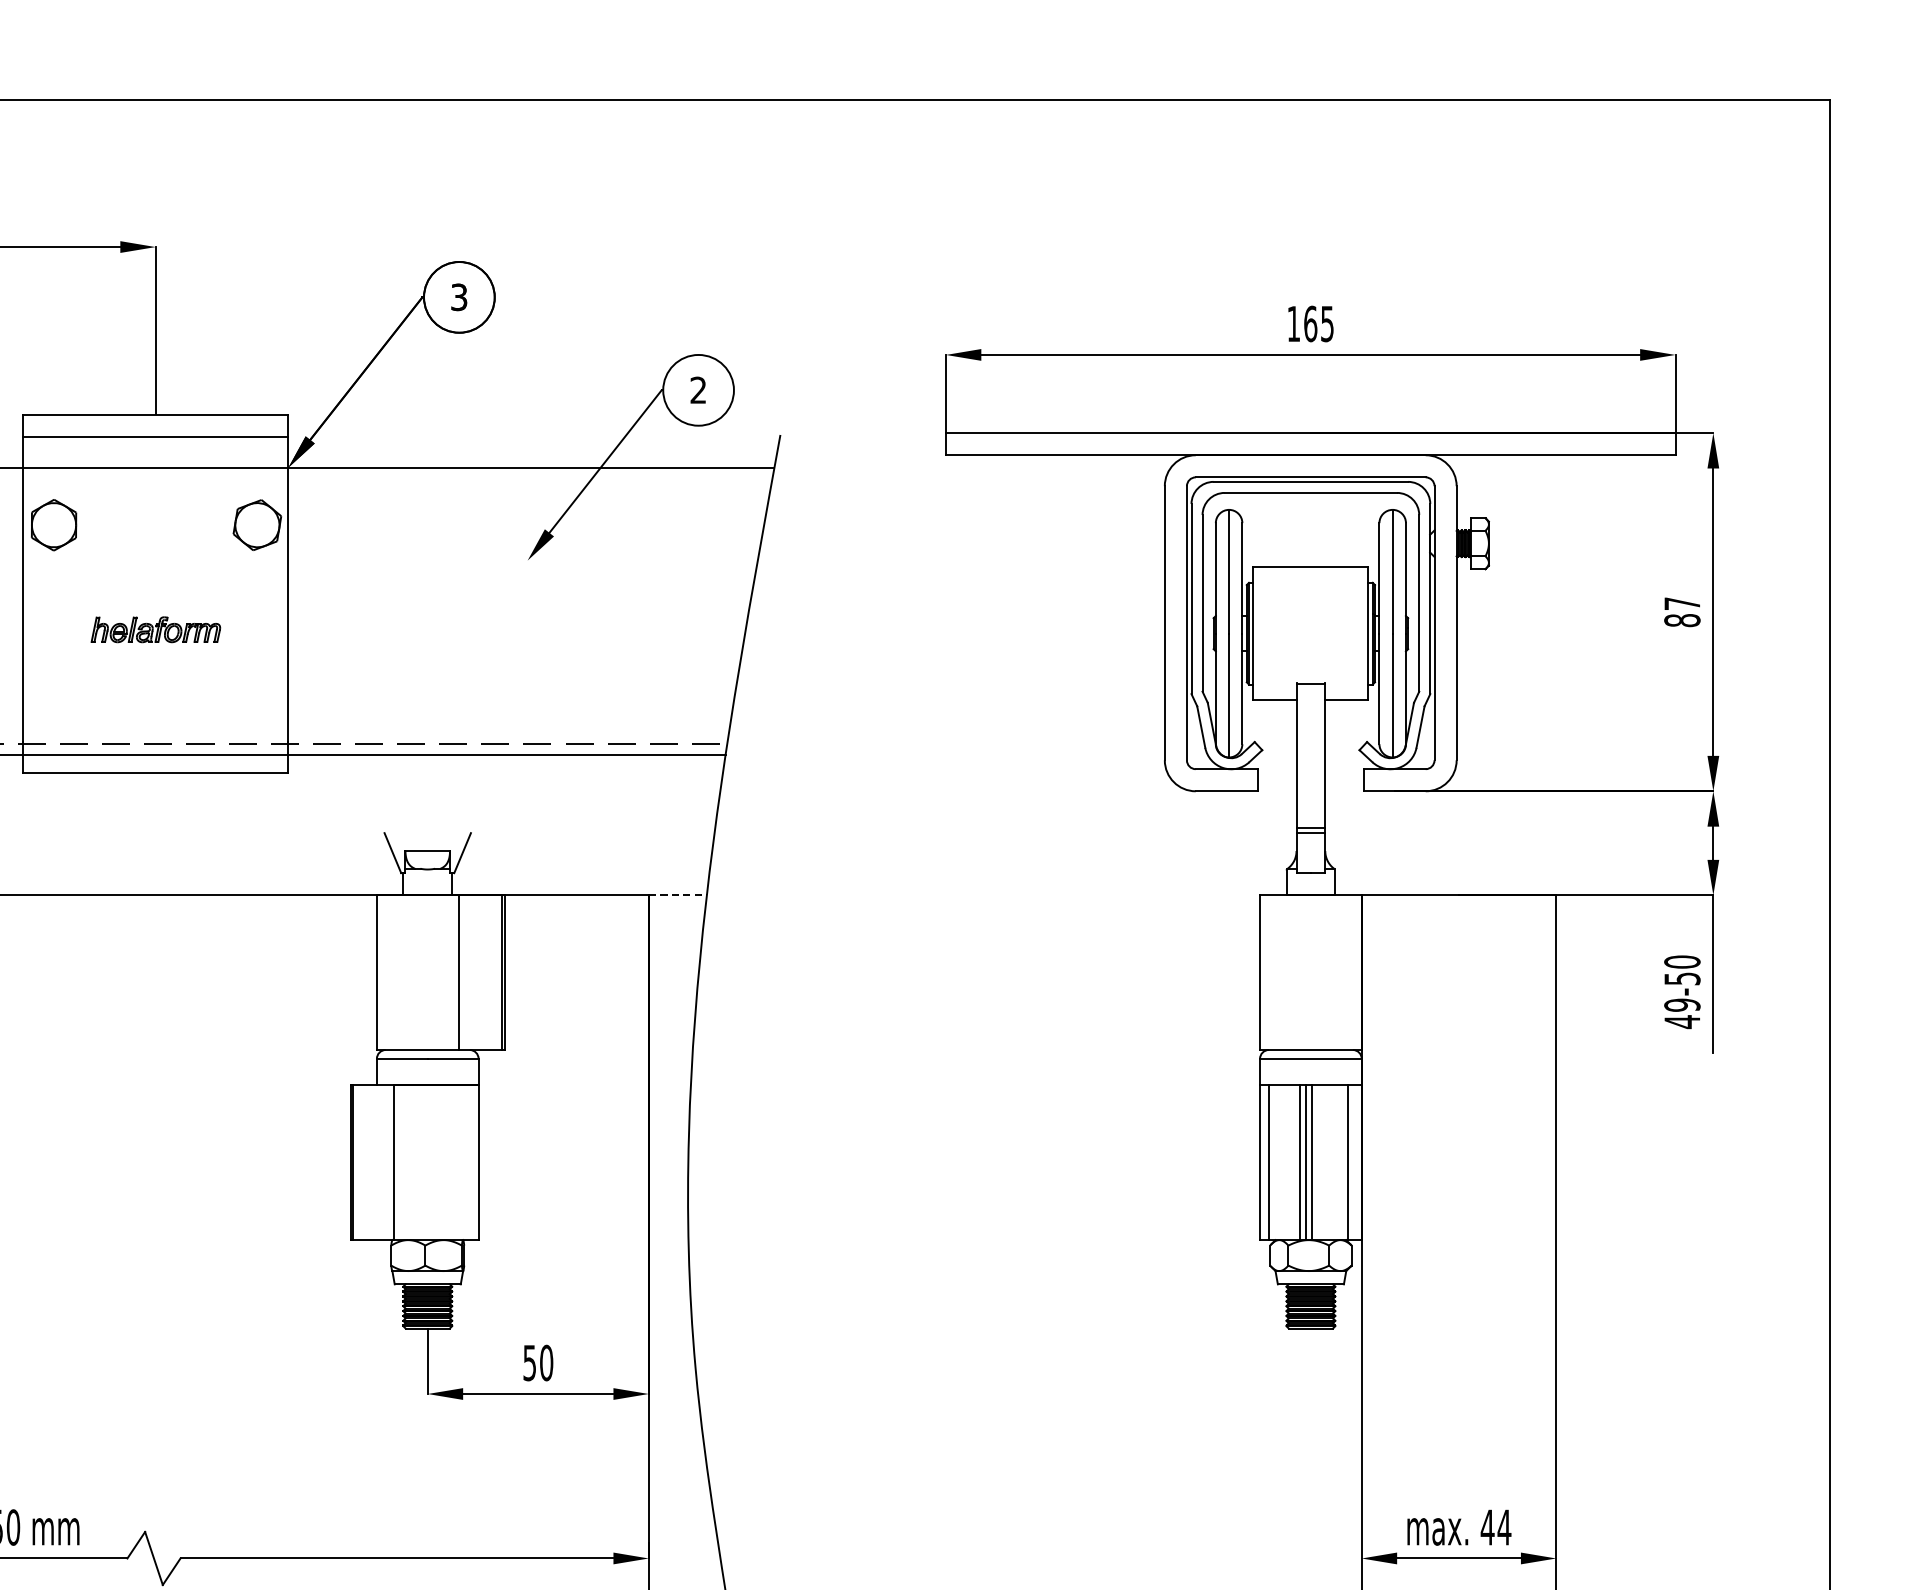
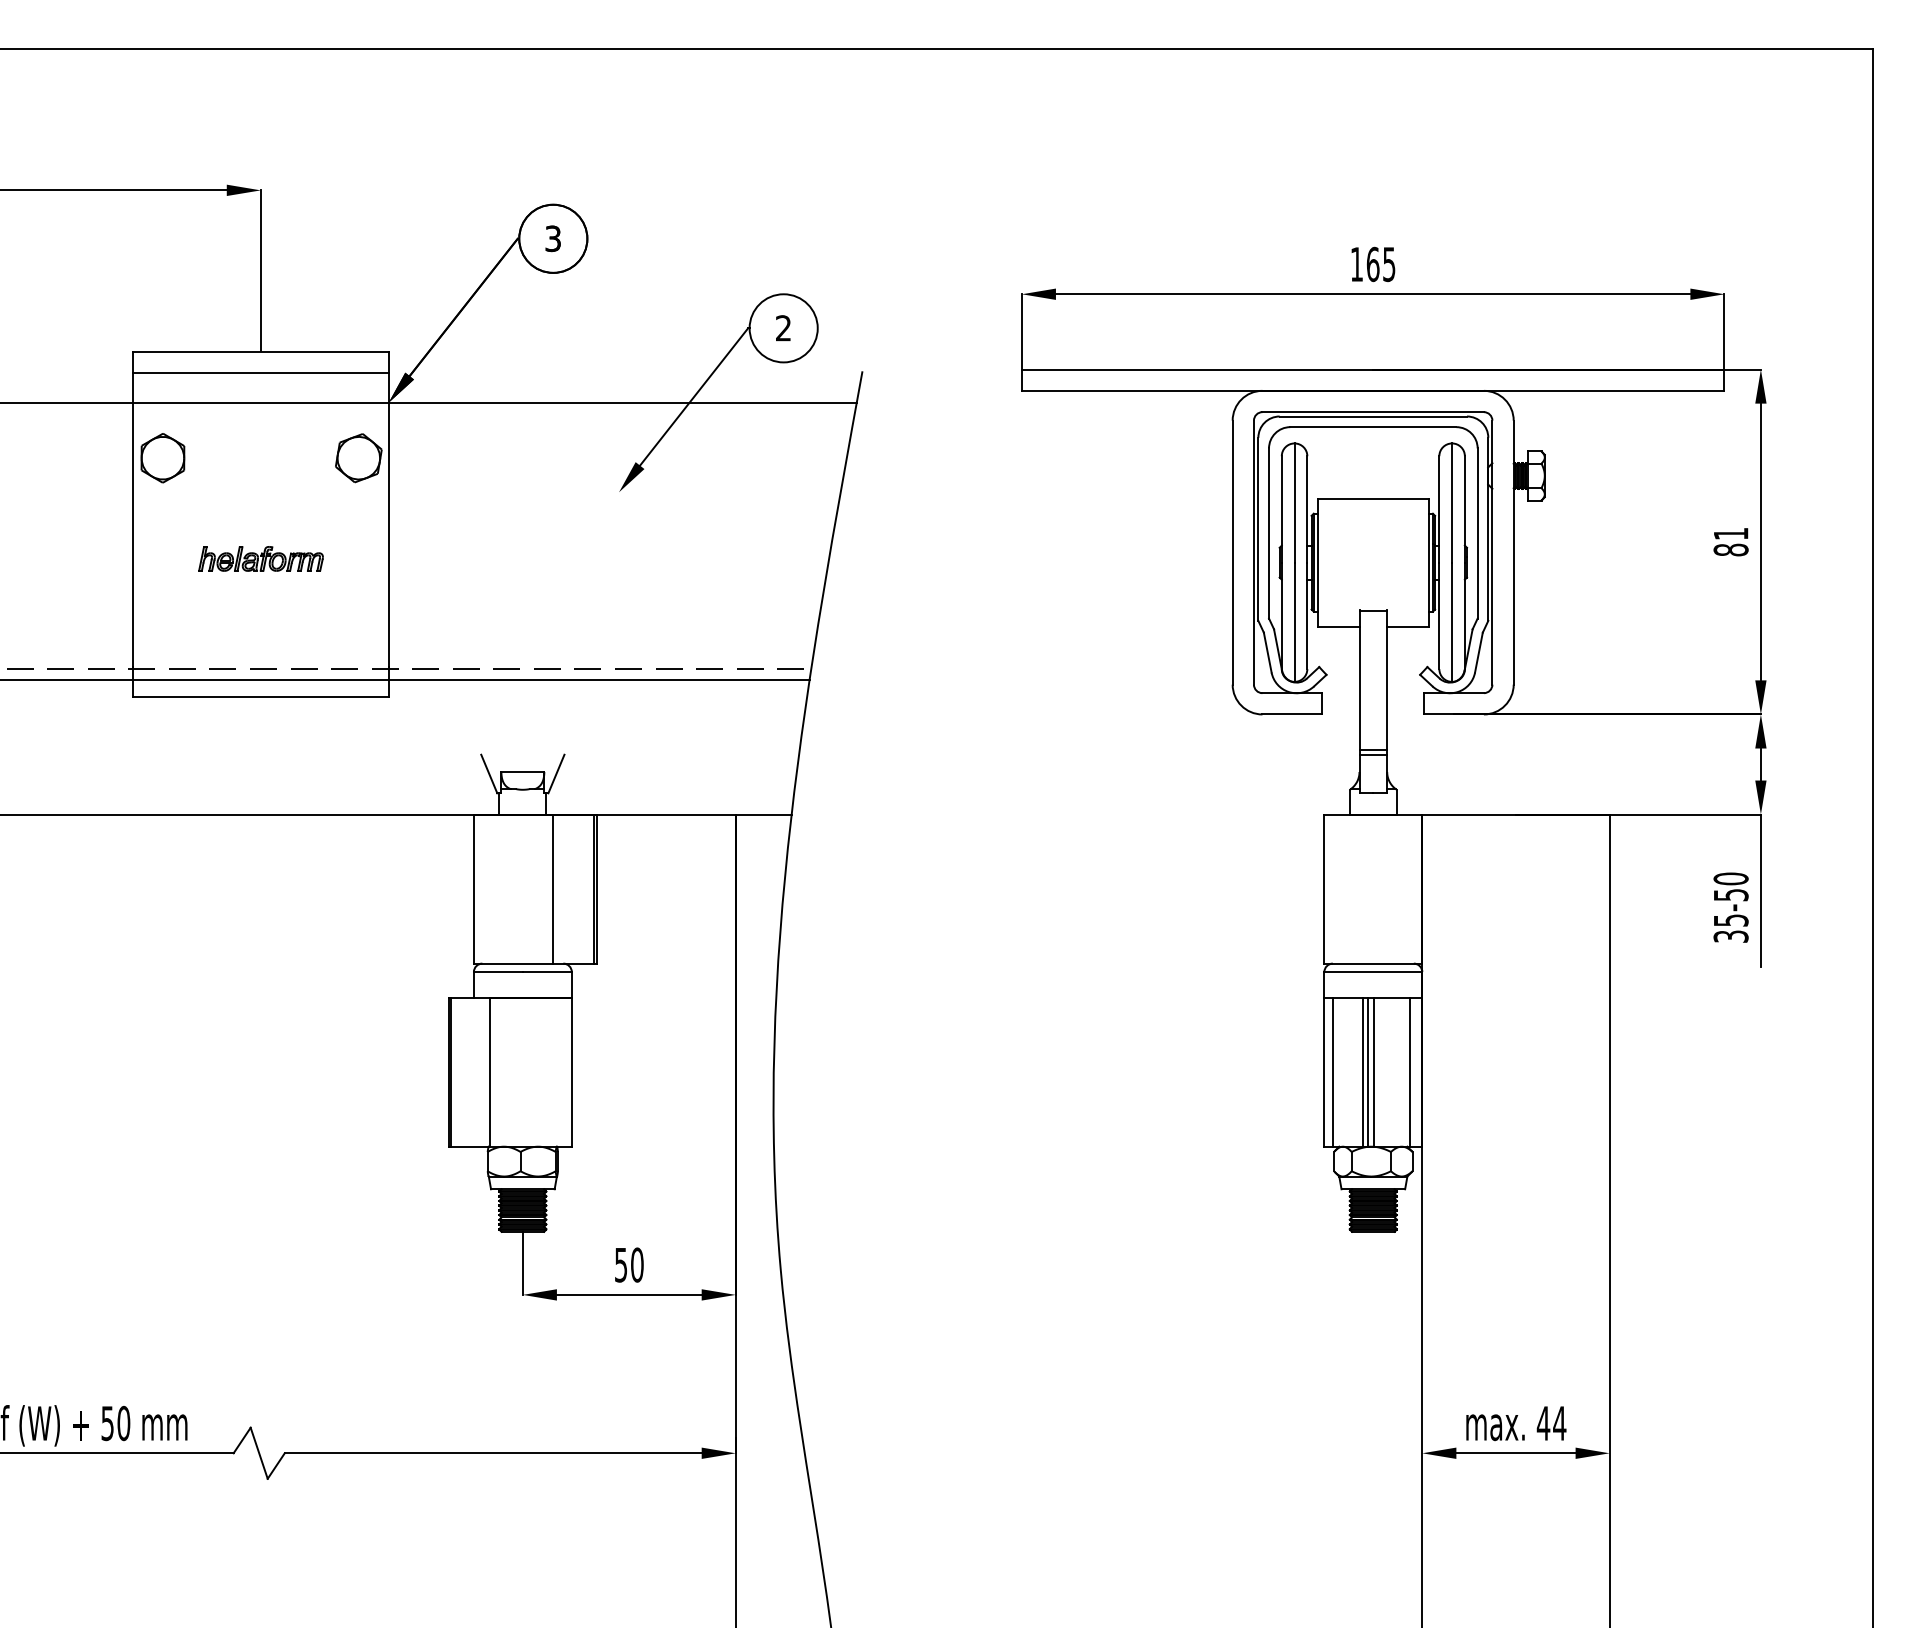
text: (1682, 603) -> (1731, 533), 87 -> 81
line: (677, 895) -> (763, 814), dashed -> solid
text: (1681, 1013) -> (1730, 928), 49-50 -> 35-50

